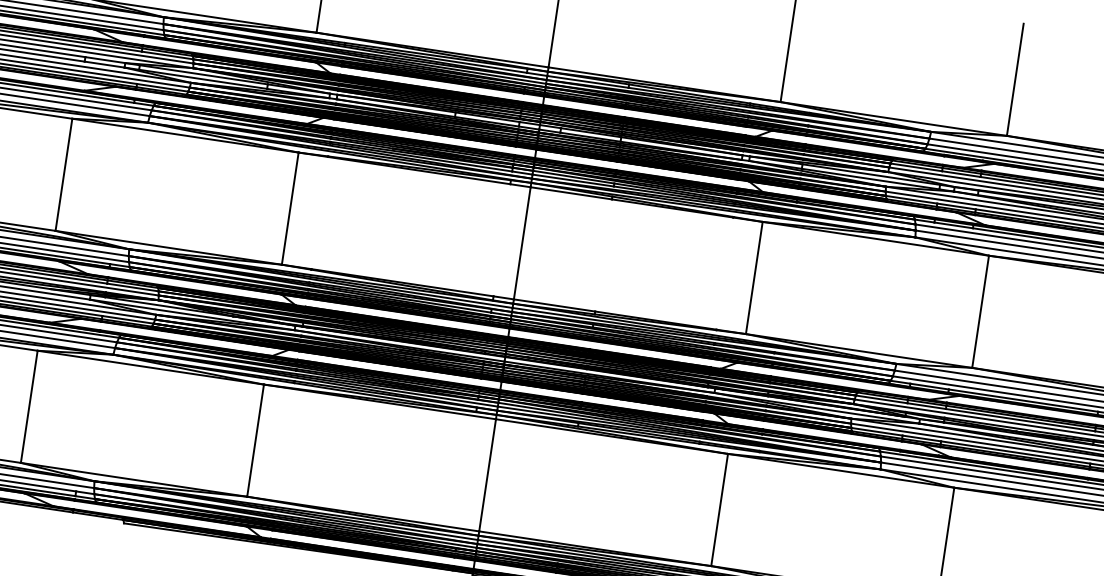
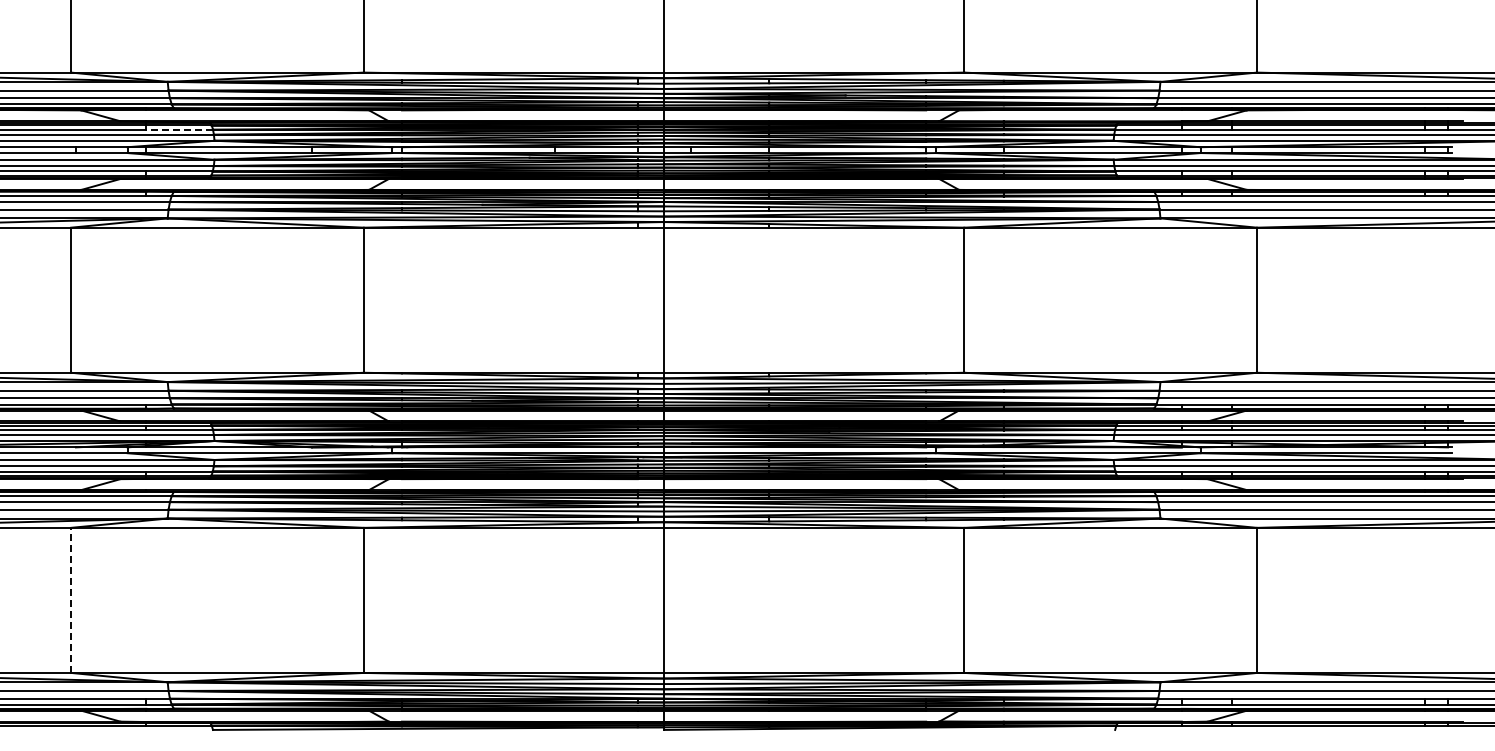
line: (167, 55) -> (179, 129), solid -> dashed
line: (29, 406) -> (71, 600), solid -> dashed

